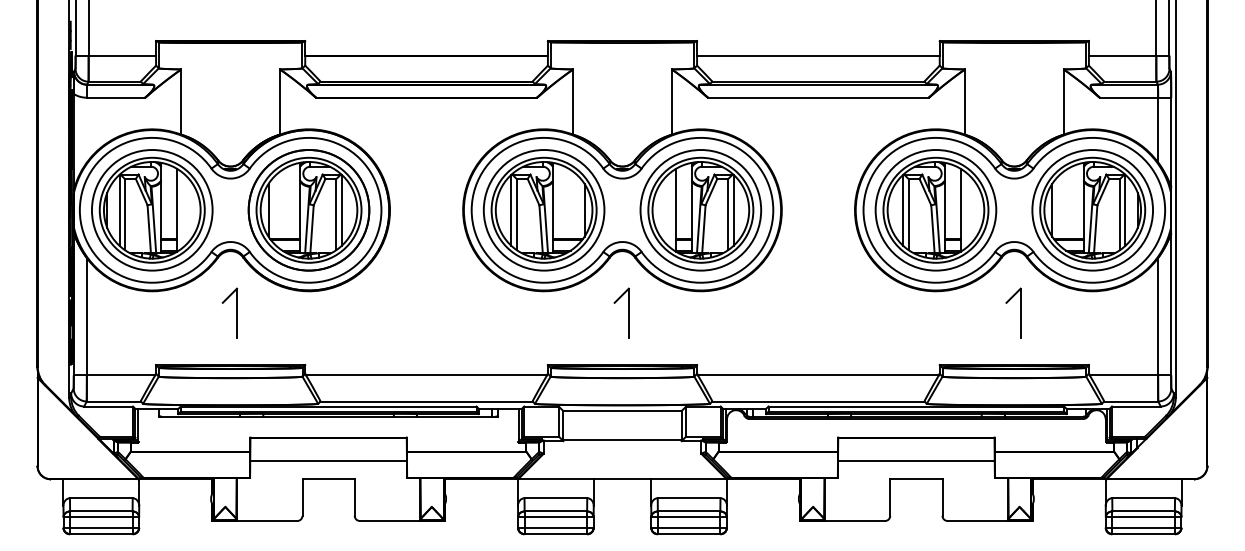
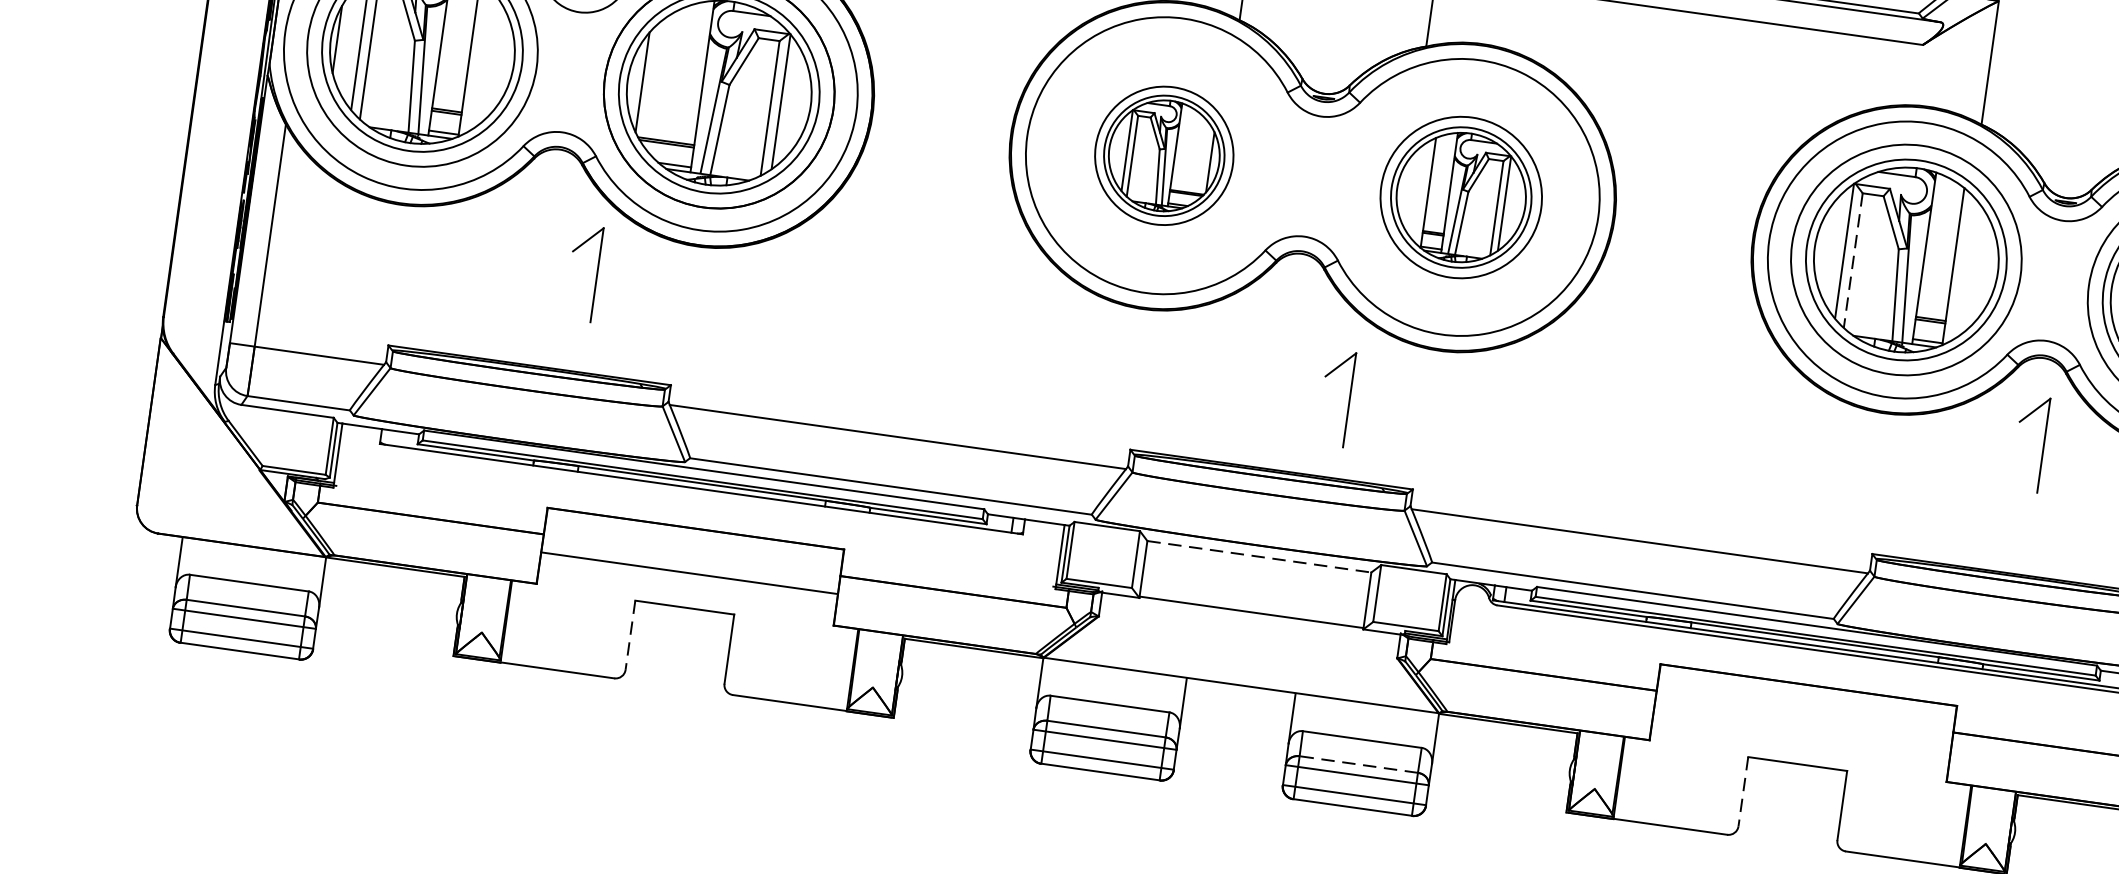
part: (543, 210) -> (1163, 155), size x0.6
part: (700, 210) -> (1460, 197), size x0.7
line: (908, 214) -> (1853, 260), solid -> dashed
part: (236, 312) -> (596, 273), moved
part: (628, 312) -> (1349, 398), moved
part: (1020, 312) -> (2043, 443), moved
line: (622, 411) -> (1259, 557), solid -> dashed
line: (916, 461) -> (1802, 730), removed
line: (302, 498) -> (630, 637), solid -> dashed
line: (890, 498) -> (1743, 793), solid -> dashed
line: (688, 511) -> (1357, 764), solid -> dashed

